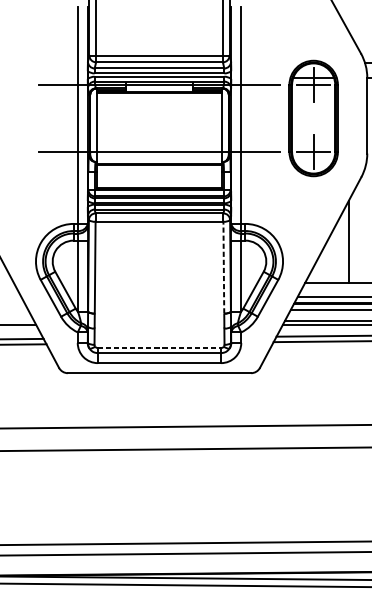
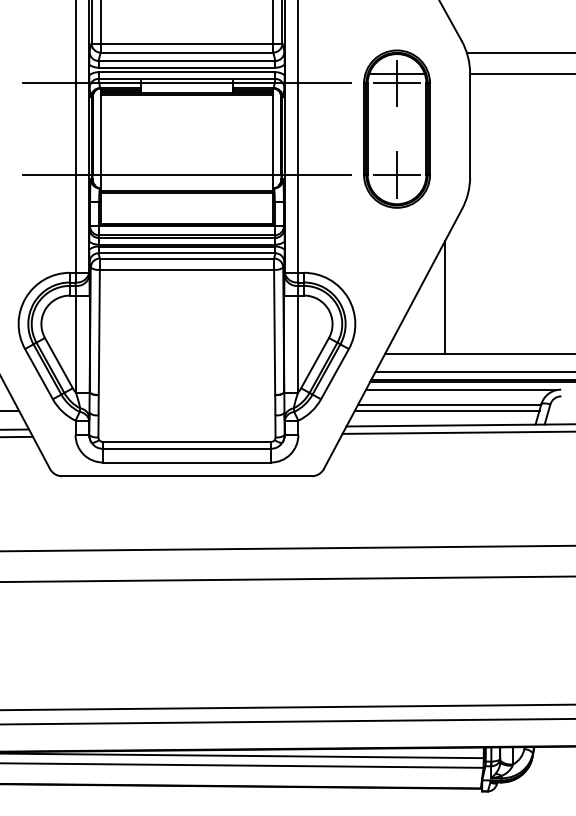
line: (223, 266) -> (274, 331), dashed -> solid
line: (159, 347) -> (186, 441), dashed -> solid

